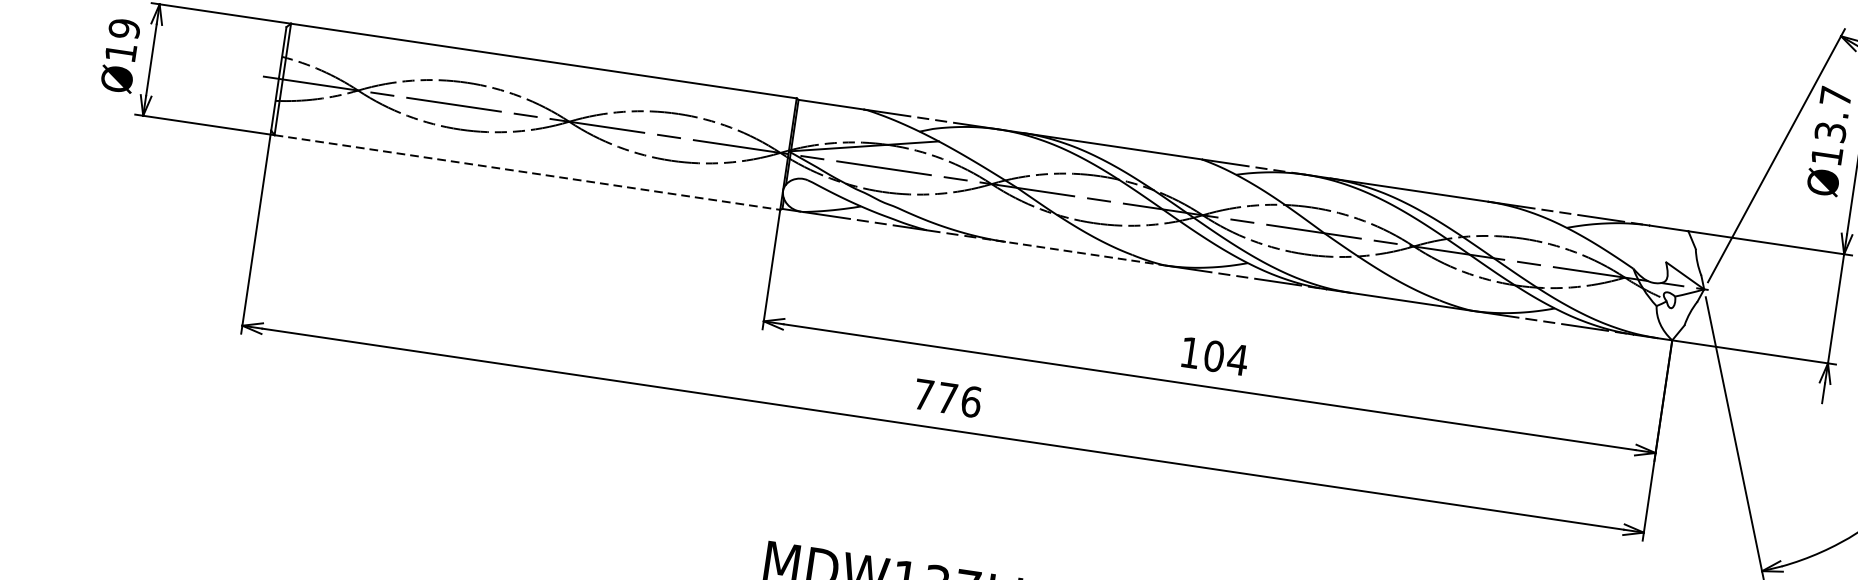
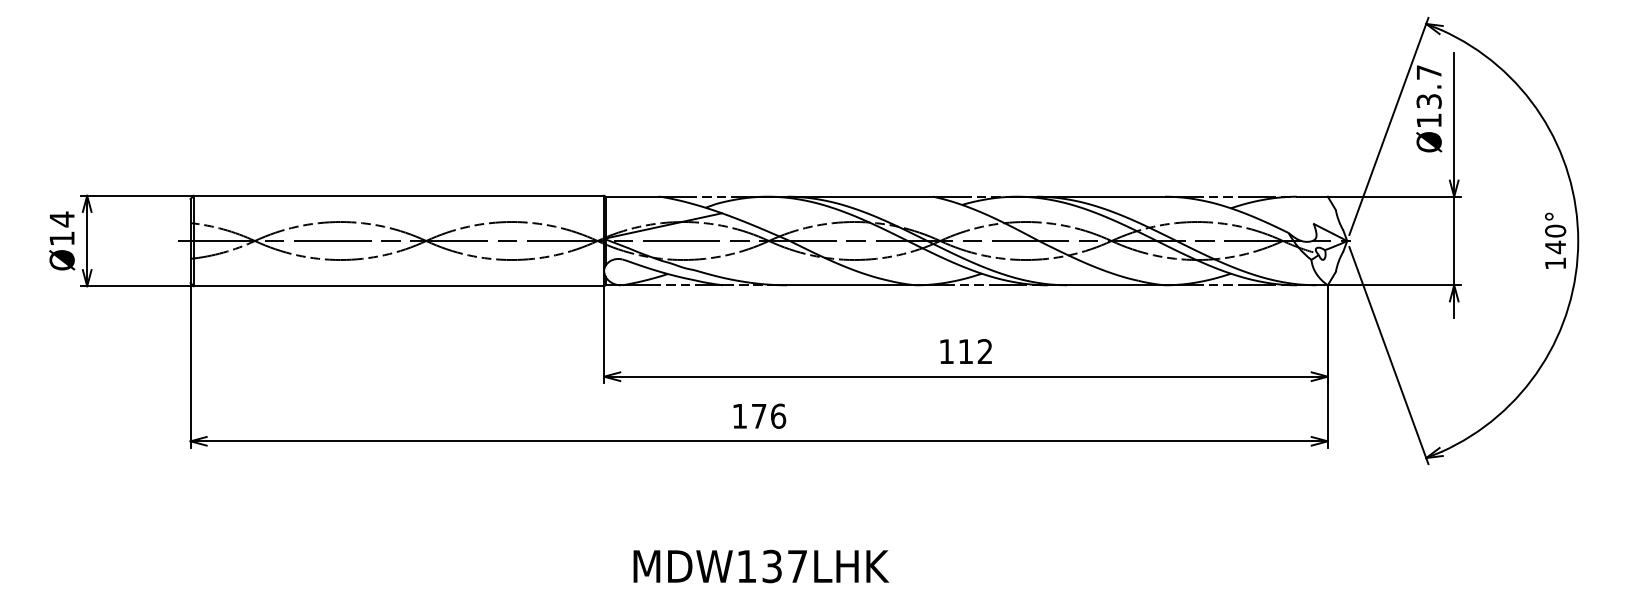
text: (123, 28) -> (61, 219), Ø19 -> Ø14
line: (528, 172) -> (399, 286), dashed -> solid
line: (1072, 252) -> (841, 285), dashed -> solid
text: (1226, 357) -> (975, 351), 104 -> 112
text: (923, 395) -> (739, 416), 776 -> 176

